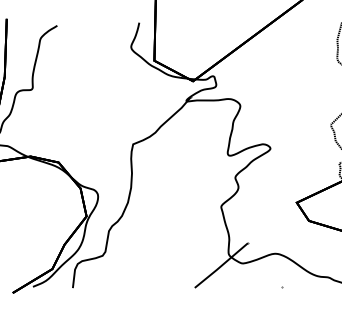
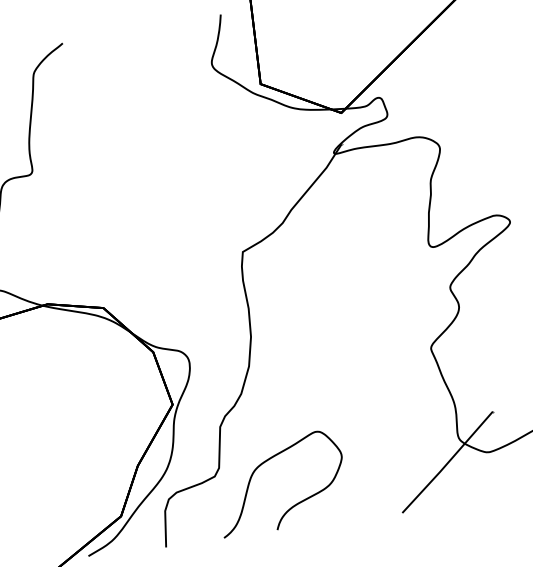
curve: (130, 252) -> (267, 462), added

